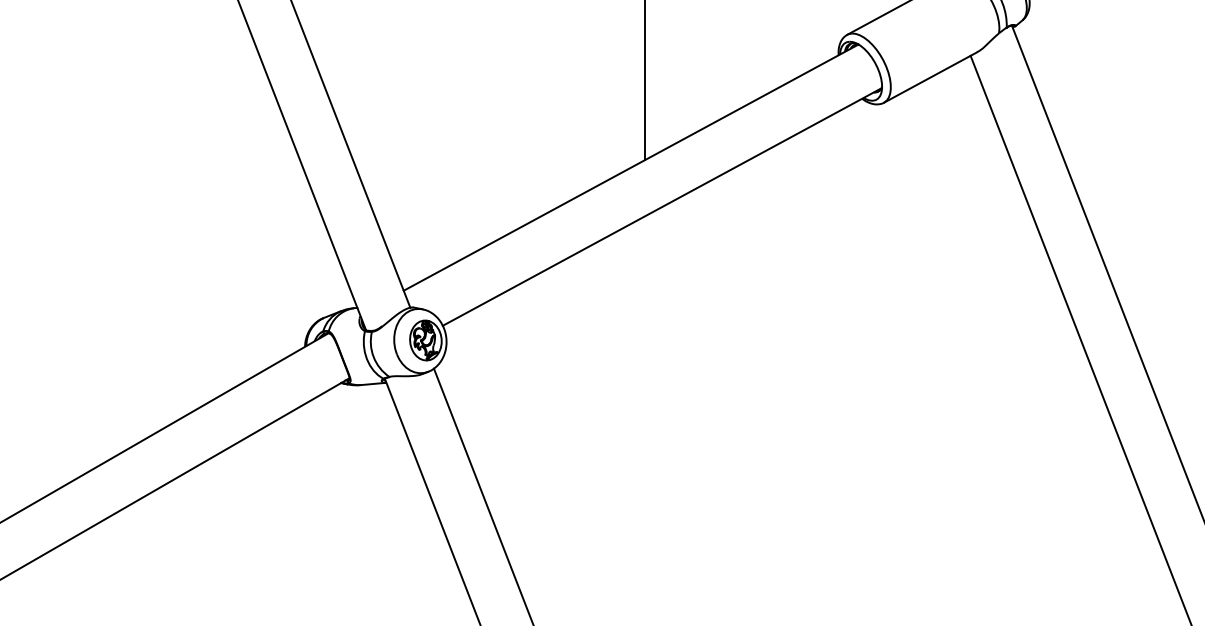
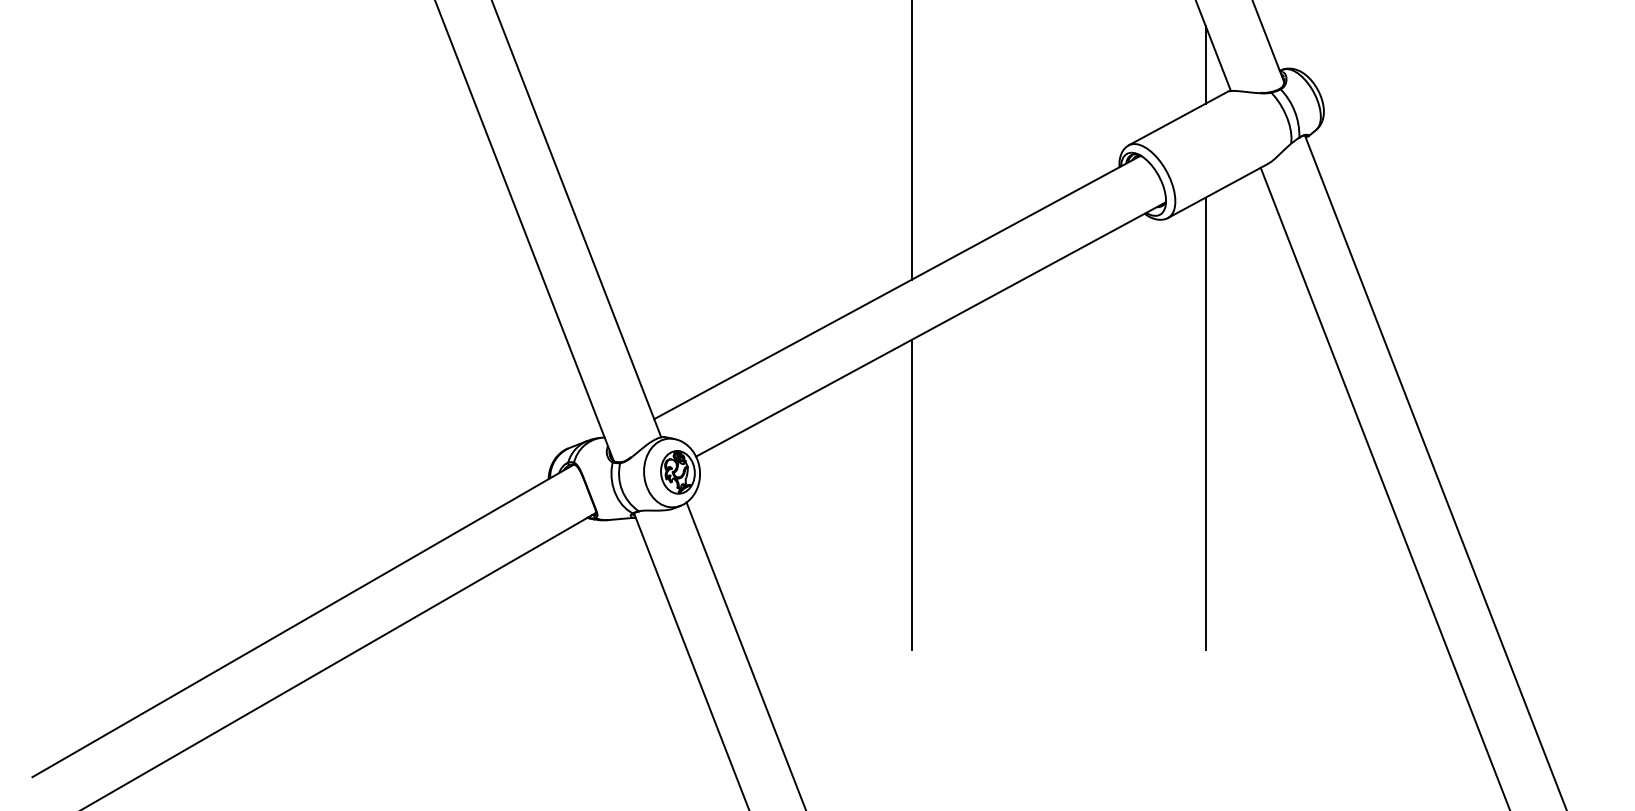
line: (919, 294) -> (1205, 423), added
line: (644, 361) -> (911, 494), added

